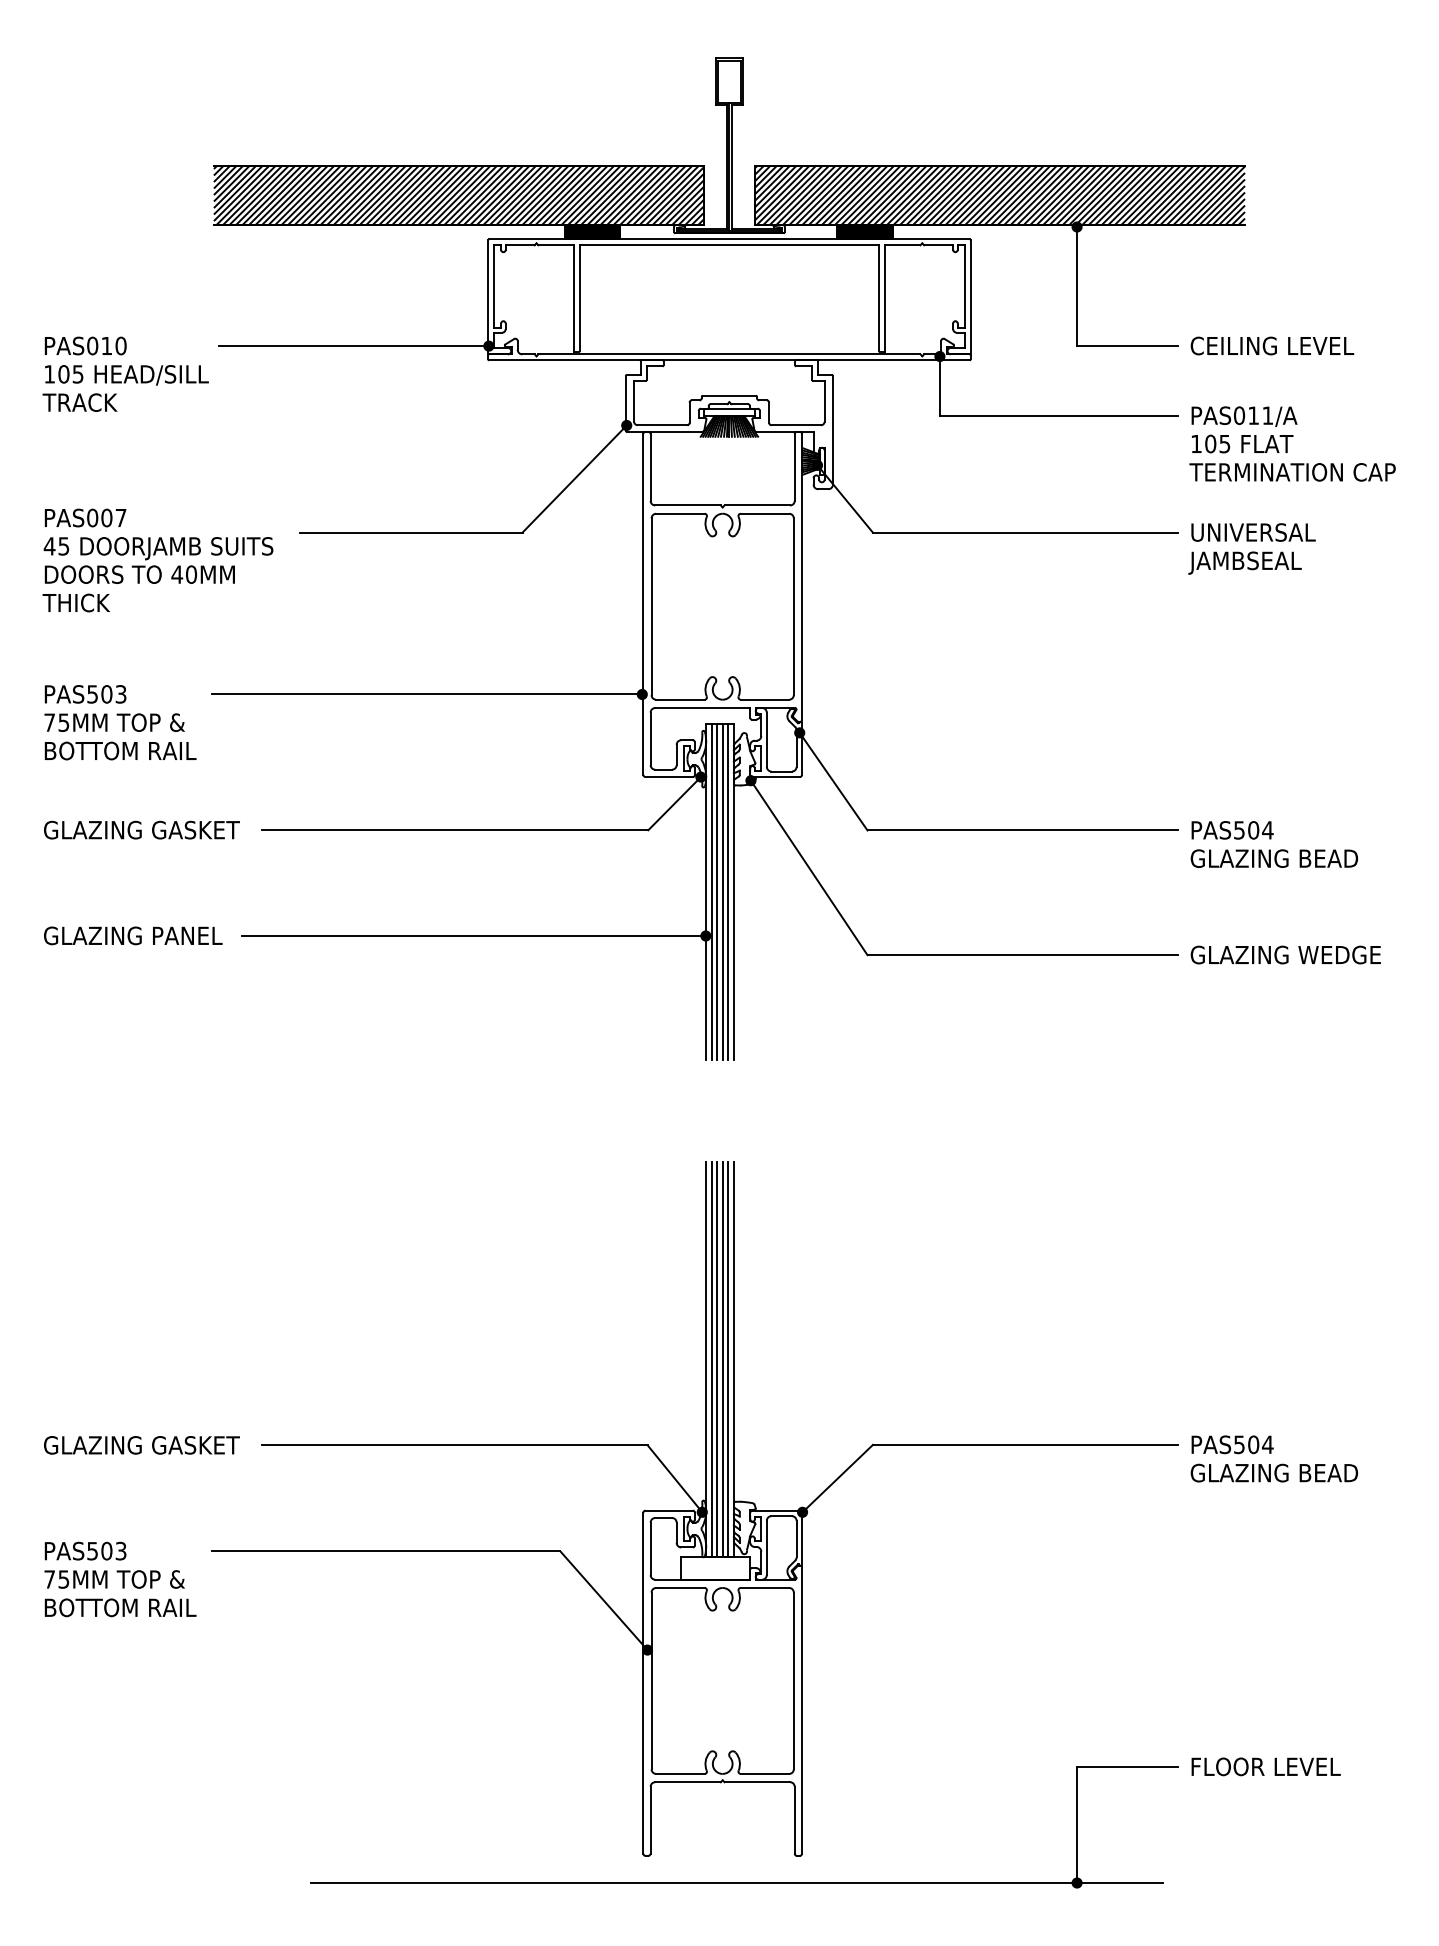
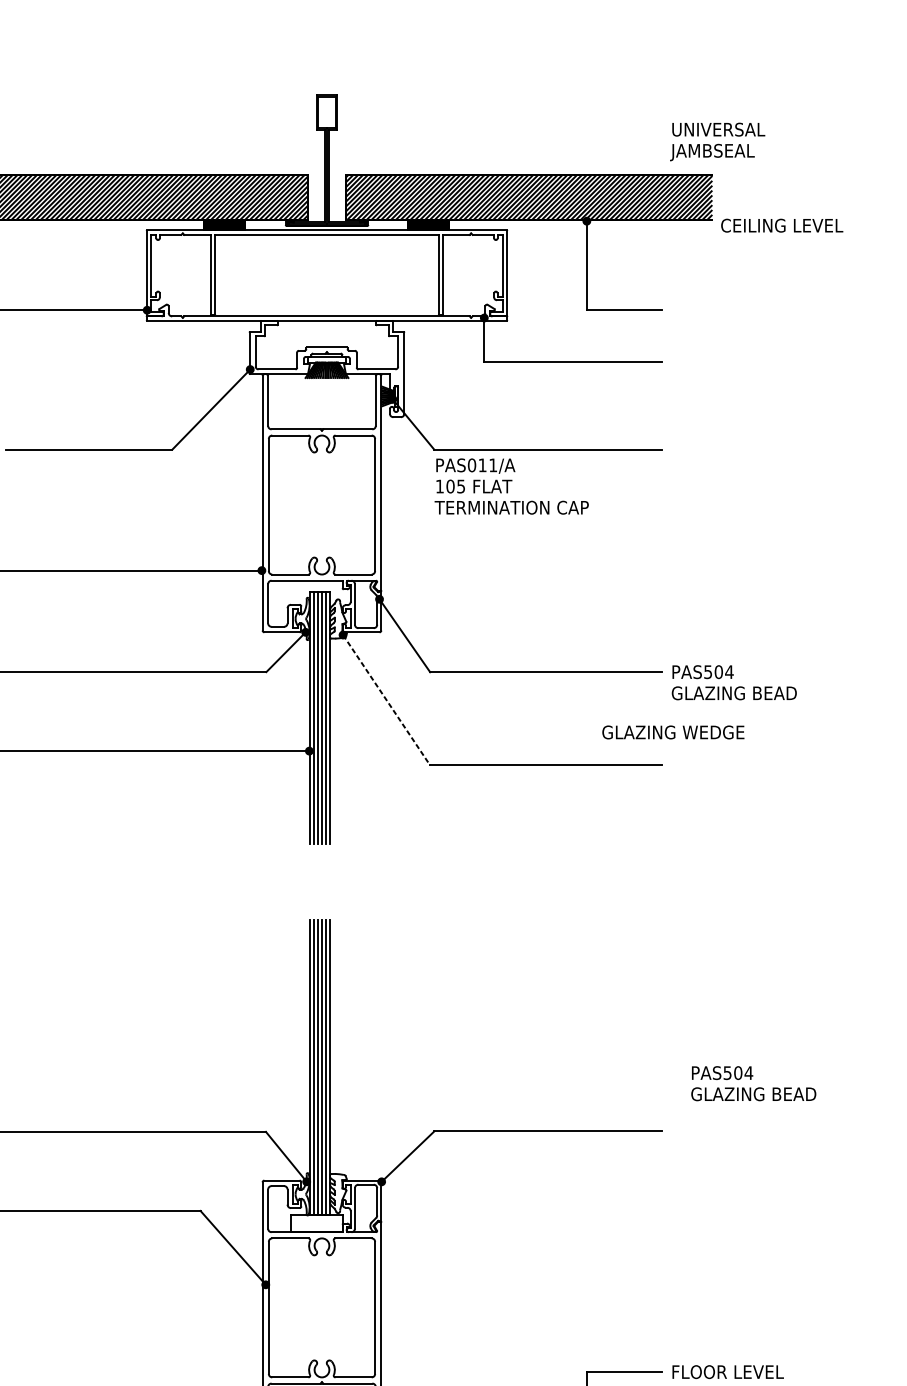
text: (1272, 345) -> (782, 225), moved
text: (1292, 443) -> (511, 486), moved
text: (1251, 548) -> (717, 141), moved
line: (809, 867) -> (386, 699), solid -> dashed
text: (1285, 954) -> (673, 732), moved
text: (1274, 1458) -> (753, 1083), moved

